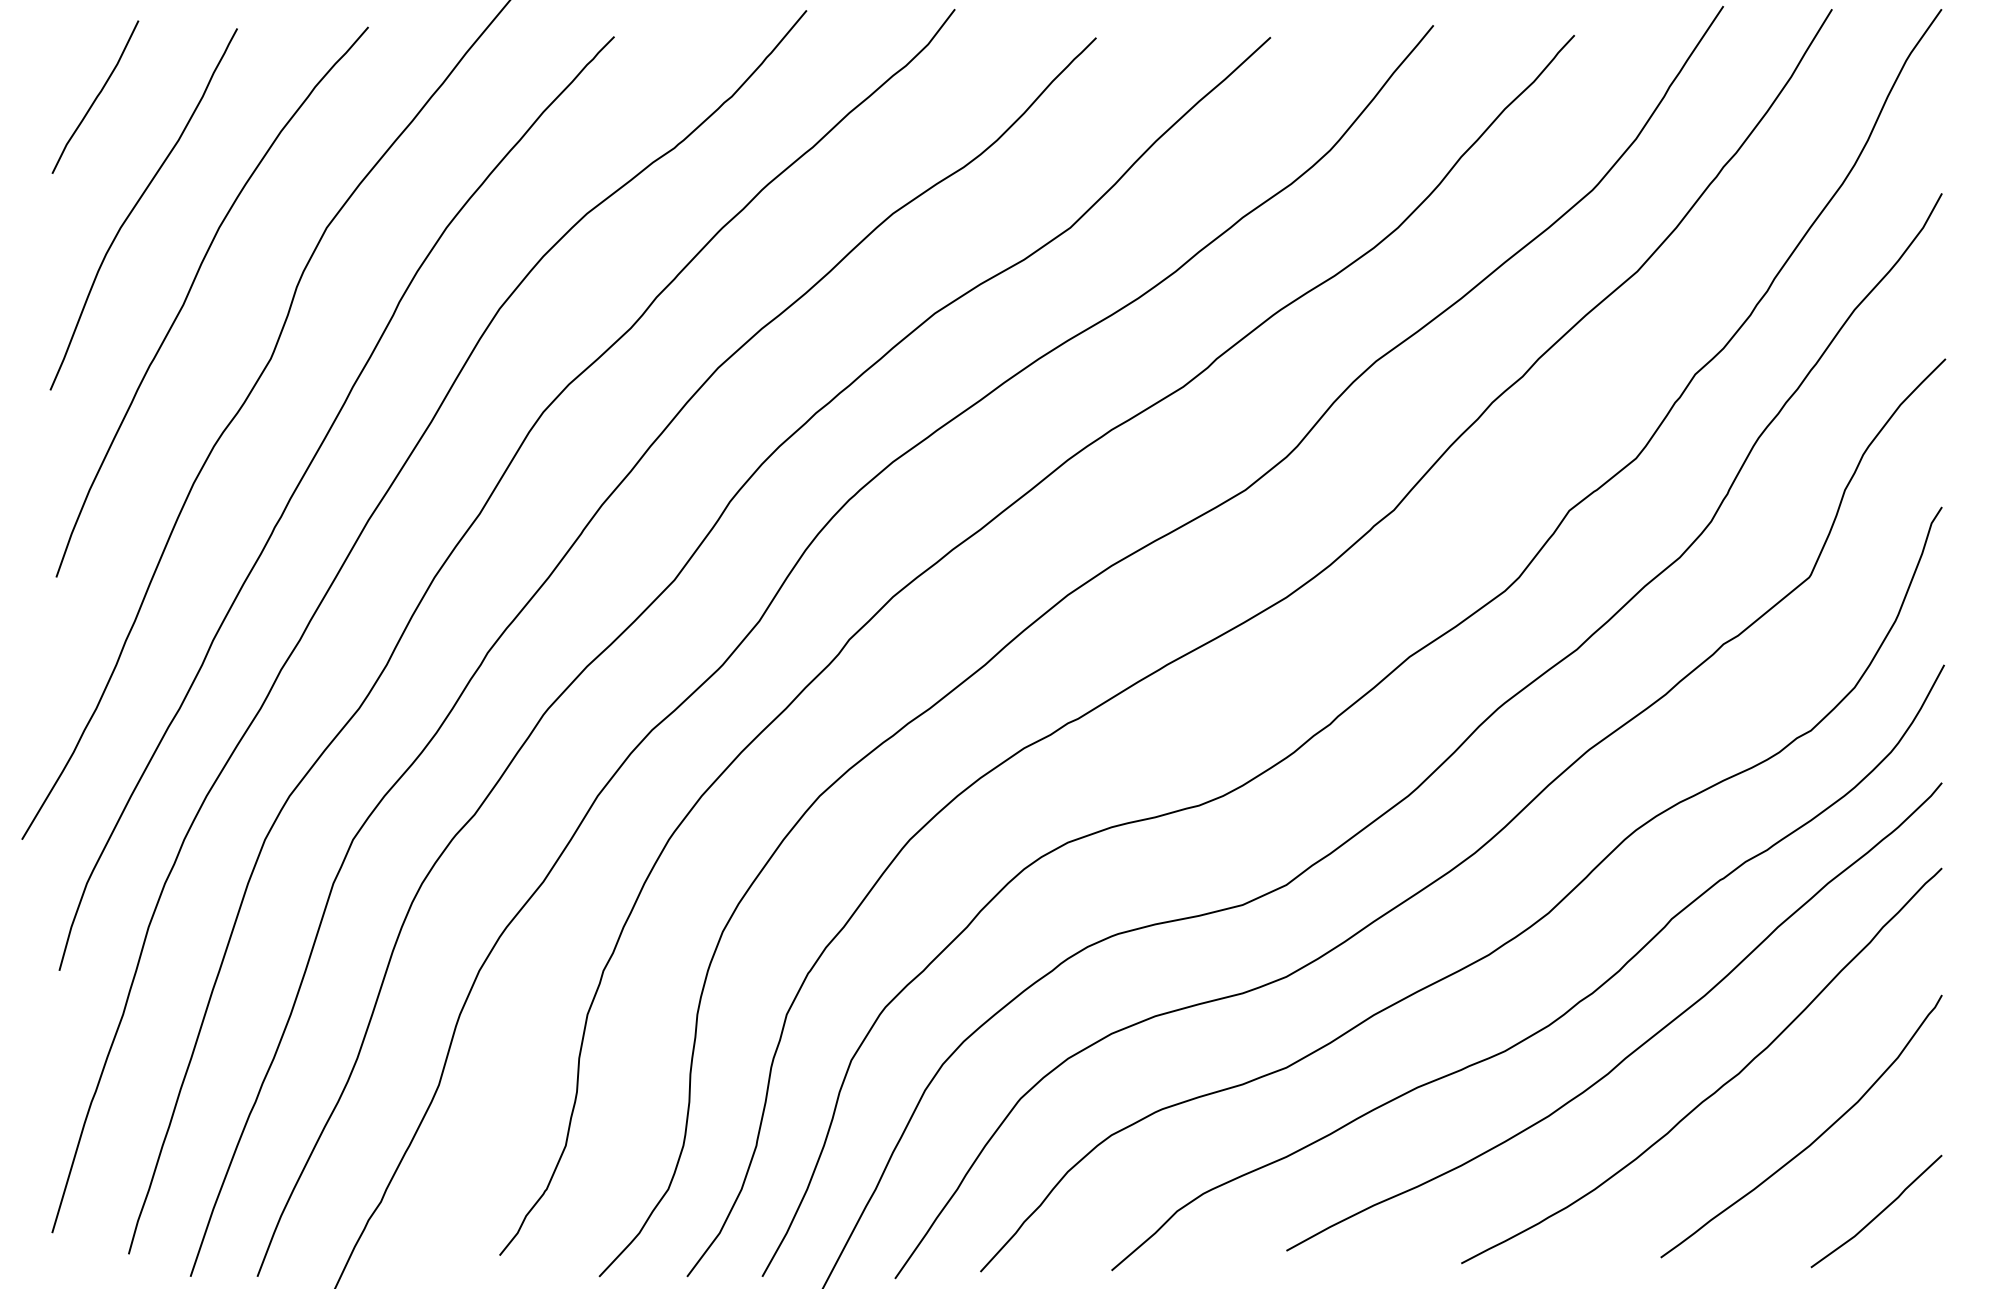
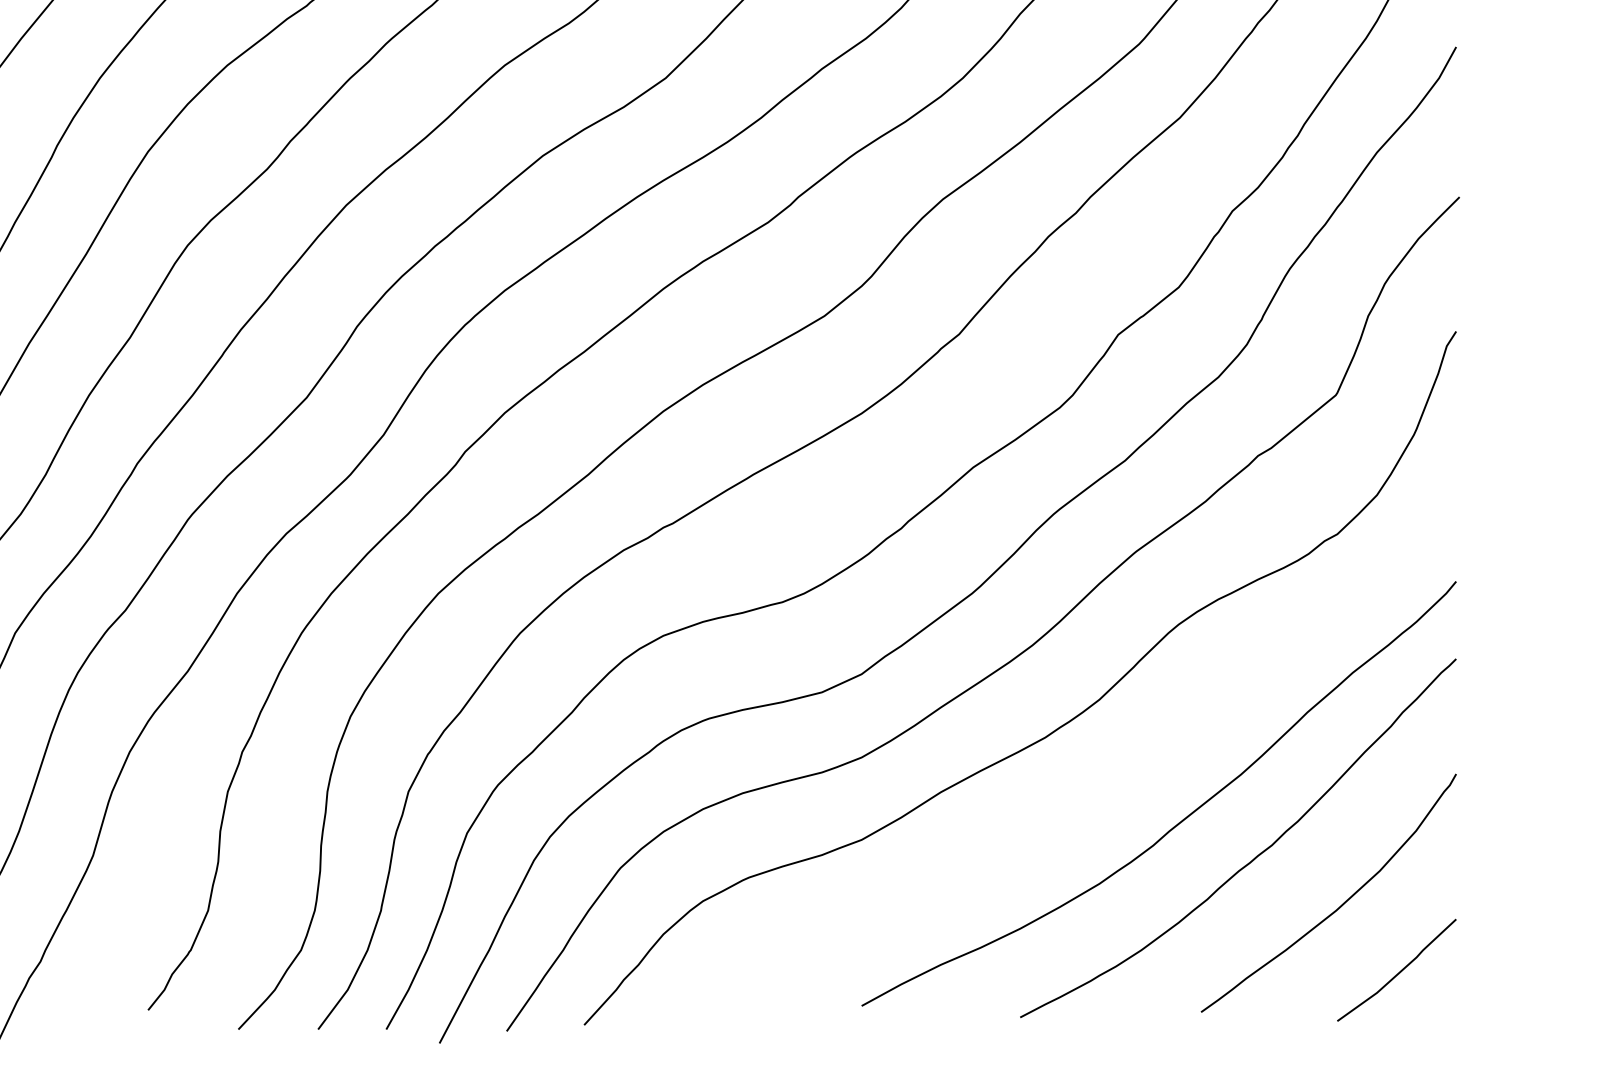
curve: (1563, 1013) -> (1112, 790), removed

